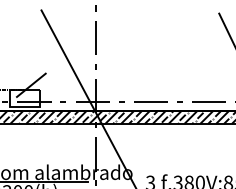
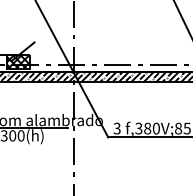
hatch: (25, 97) -> (18, 61), added

